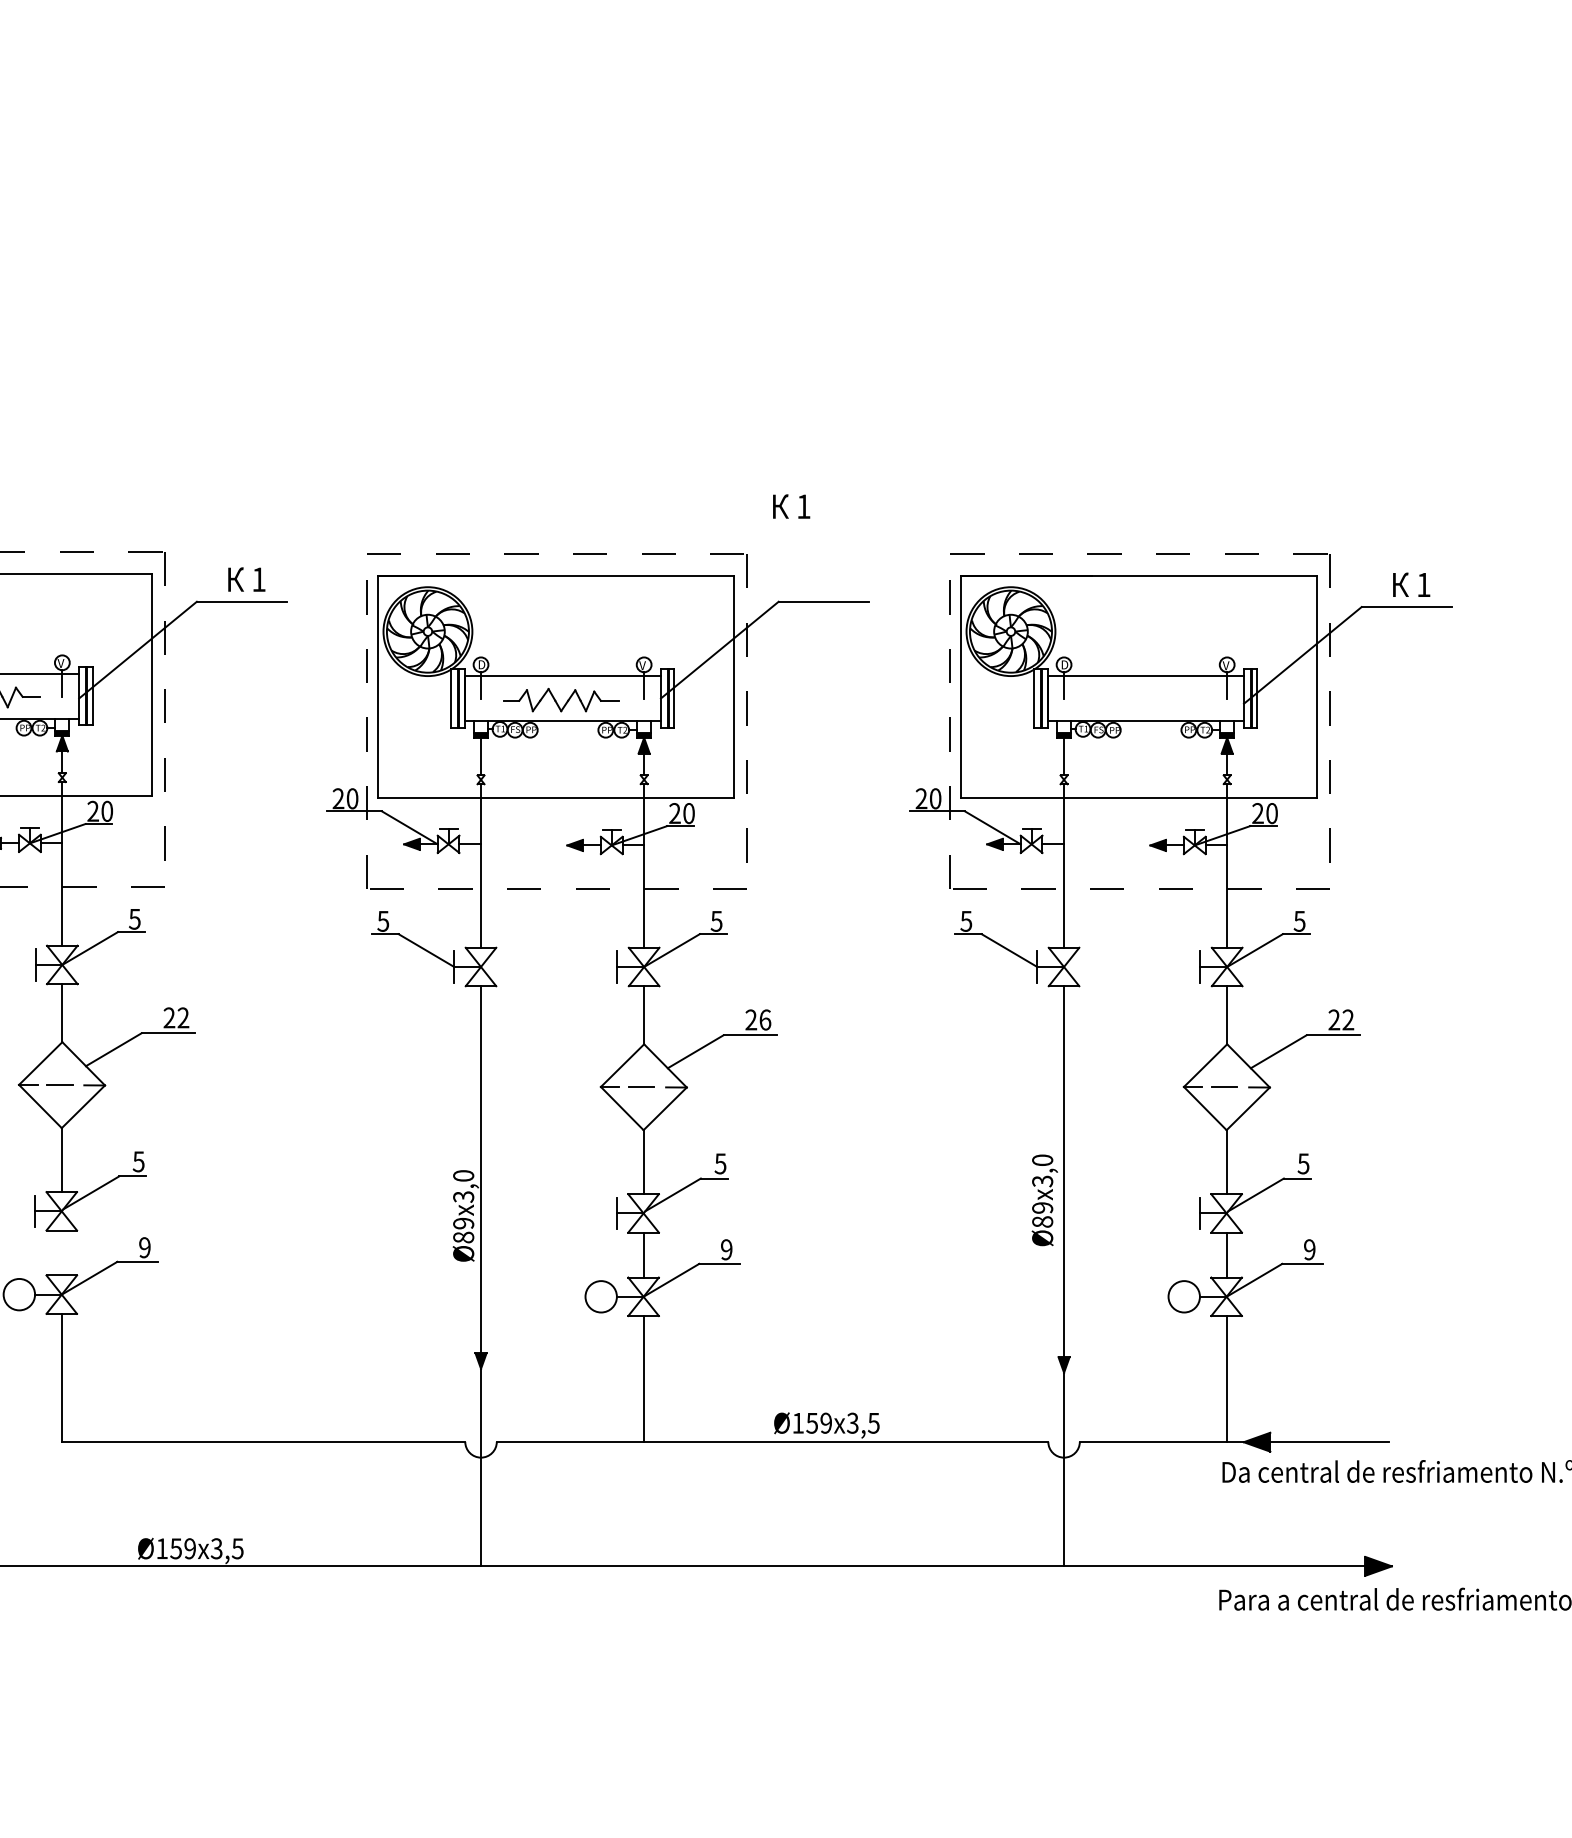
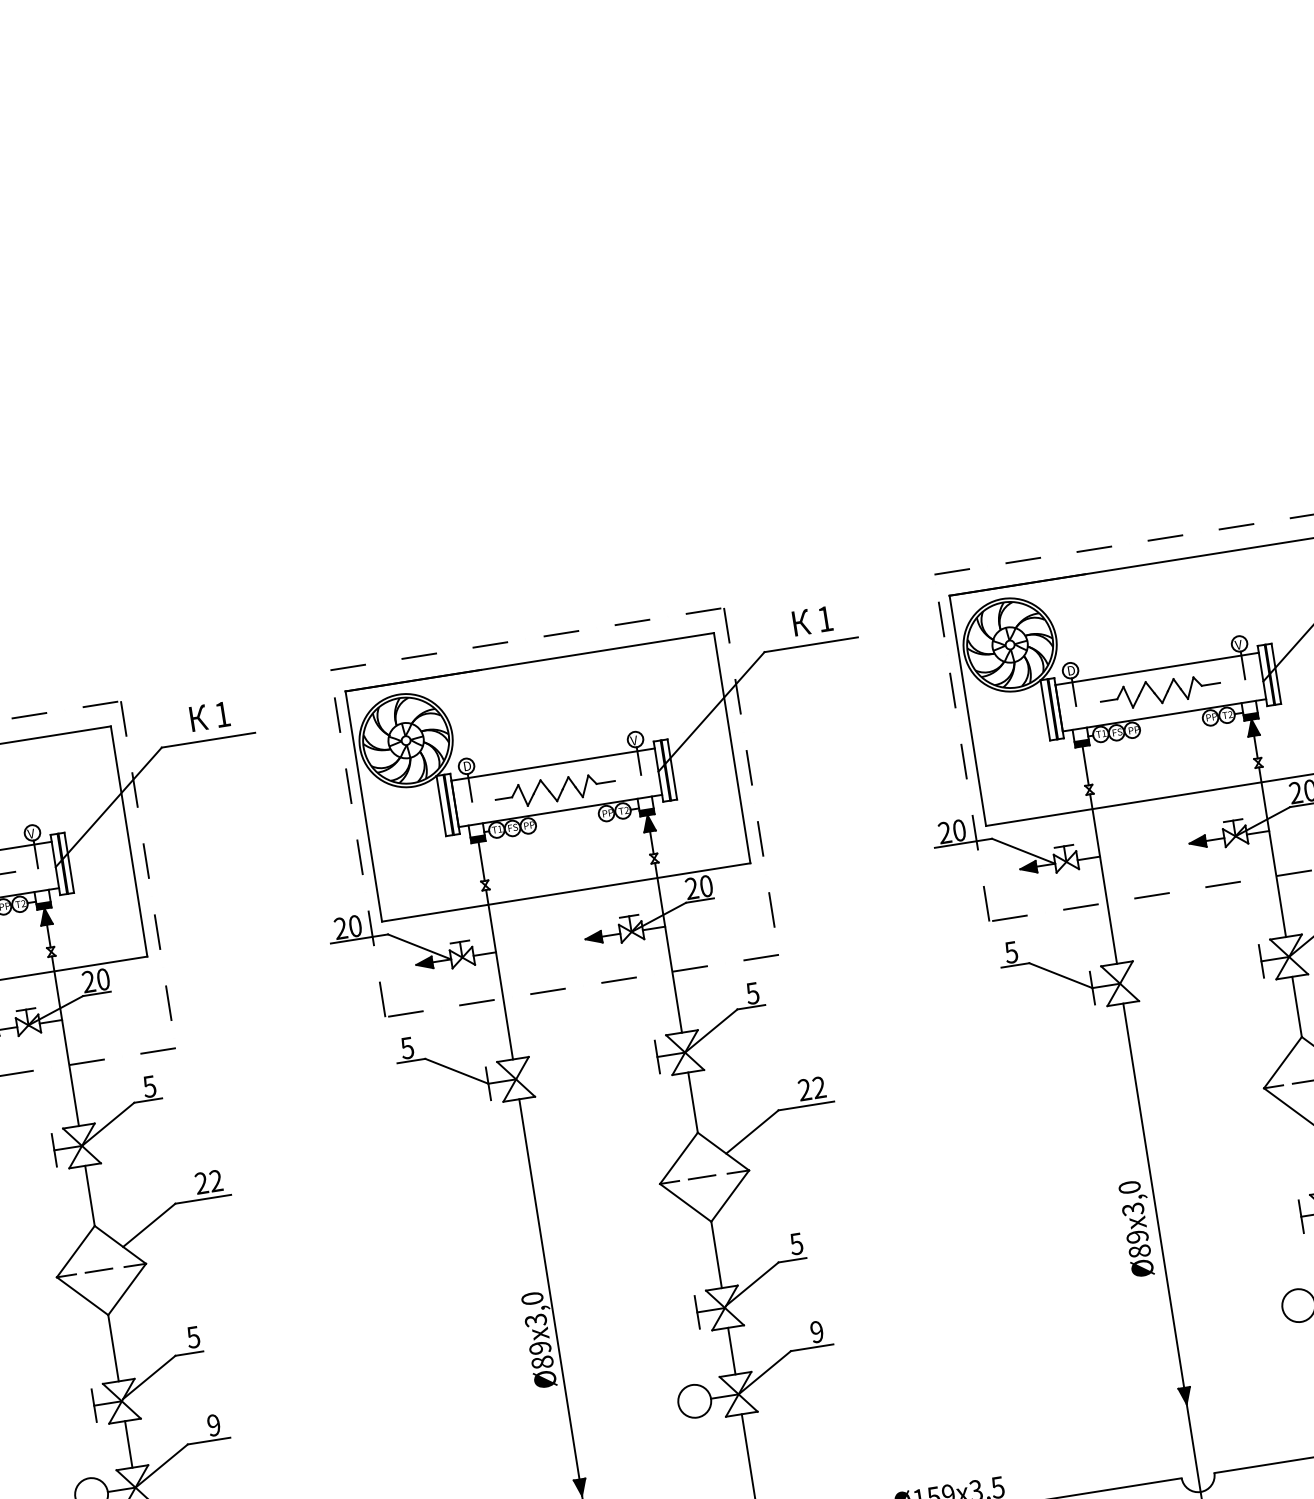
text: (791, 506) -> (812, 620), moved
part: (1145, 697) -> (1160, 691), added
text: (765, 1019) -> (819, 1087), 26 -> 22
line: (61, 1252) -> (128, 1443), added

